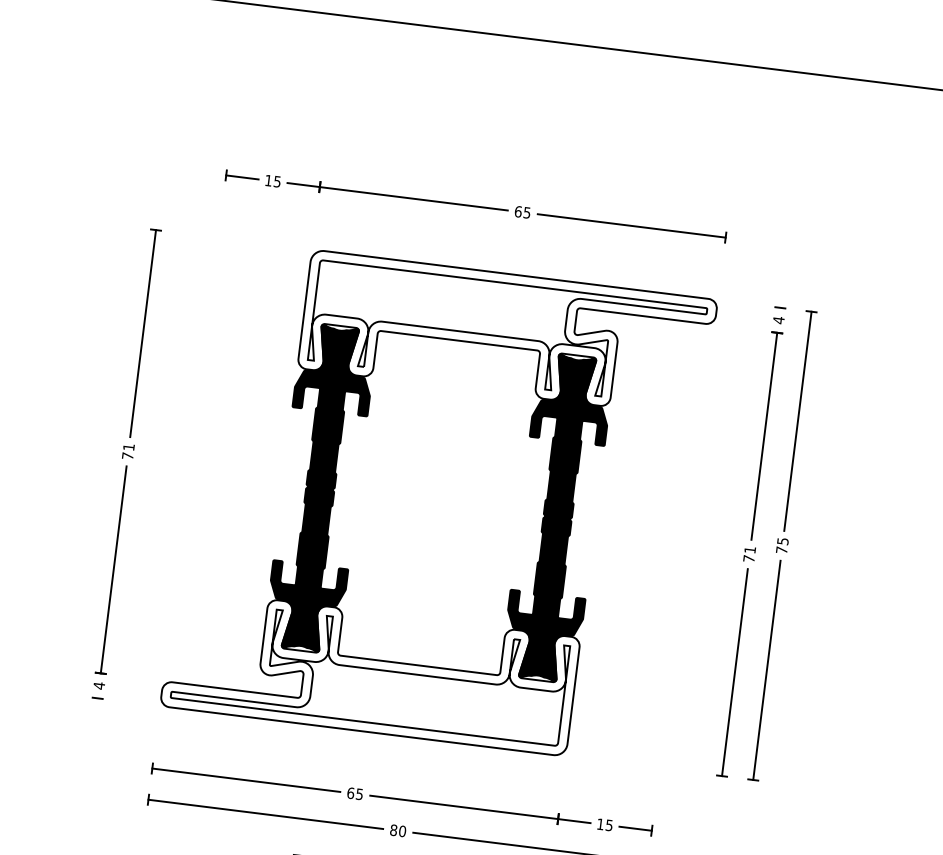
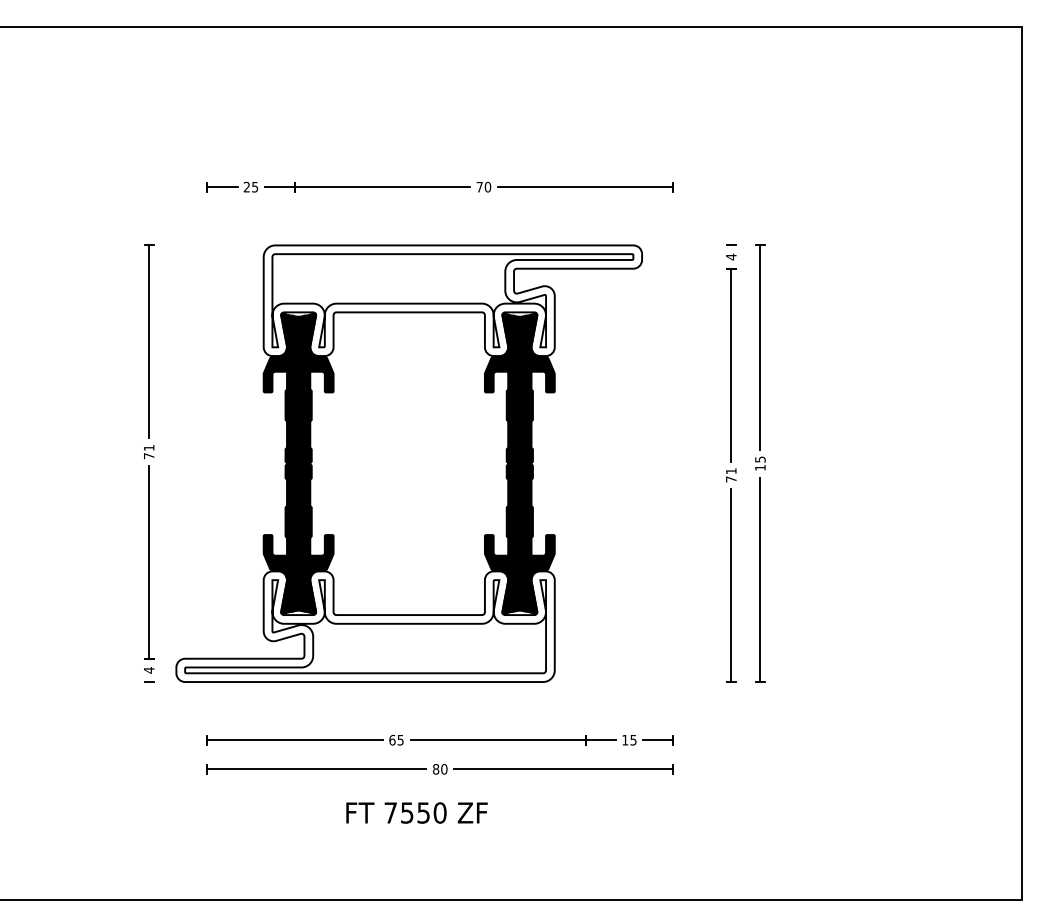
text: (268, 179) -> (246, 186), 15 -> 25
text: (522, 211) -> (483, 186), 65 -> 70
part: (438, 502) -> (408, 463), moved
text: (781, 549) -> (760, 467), 75 -> 15

